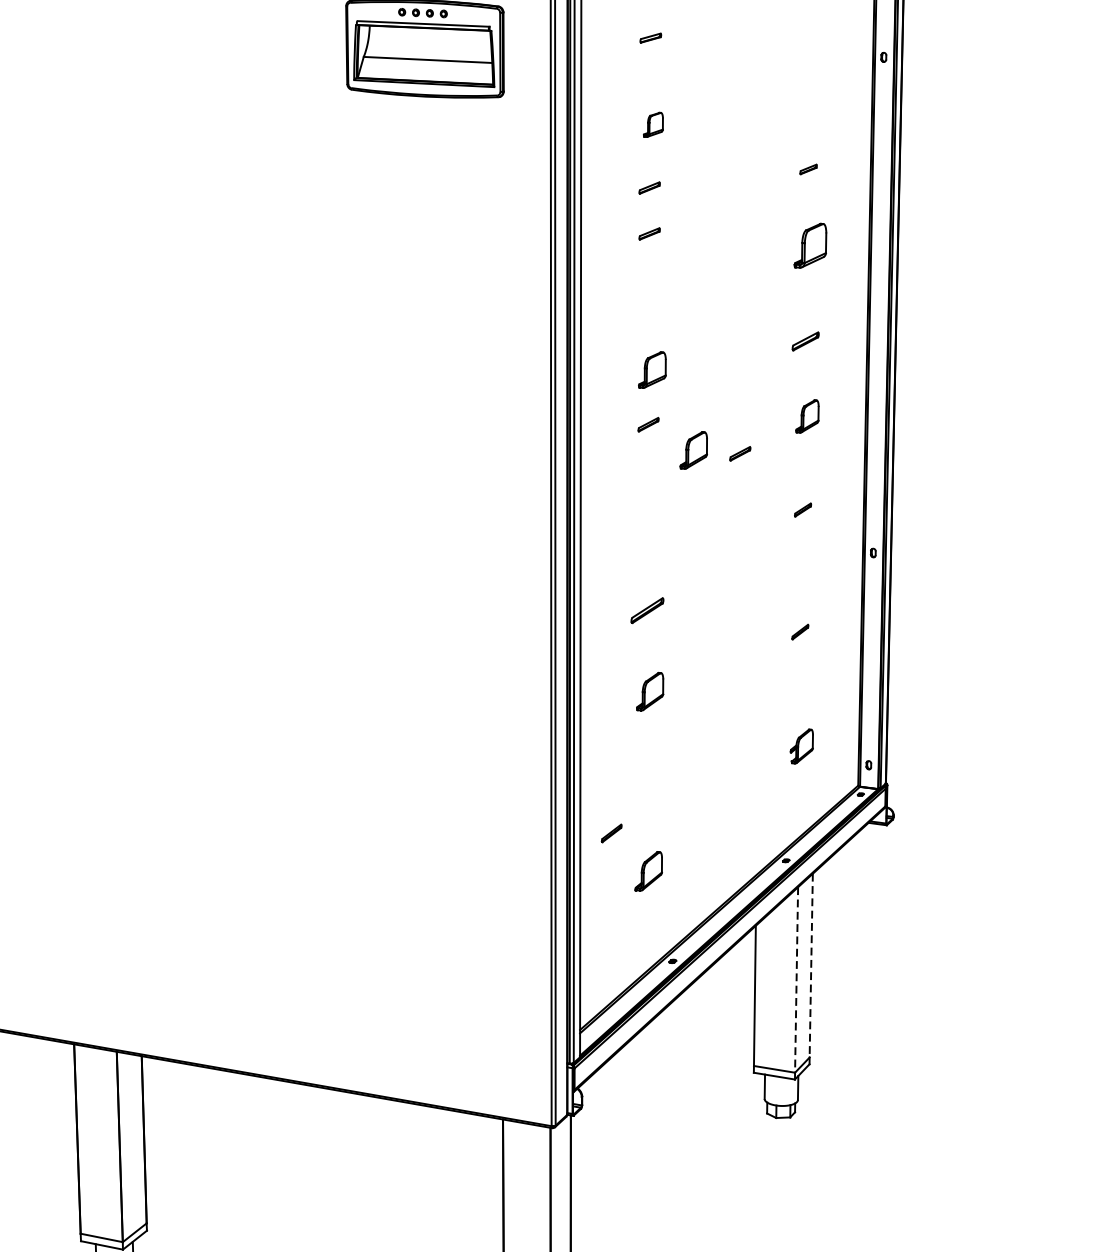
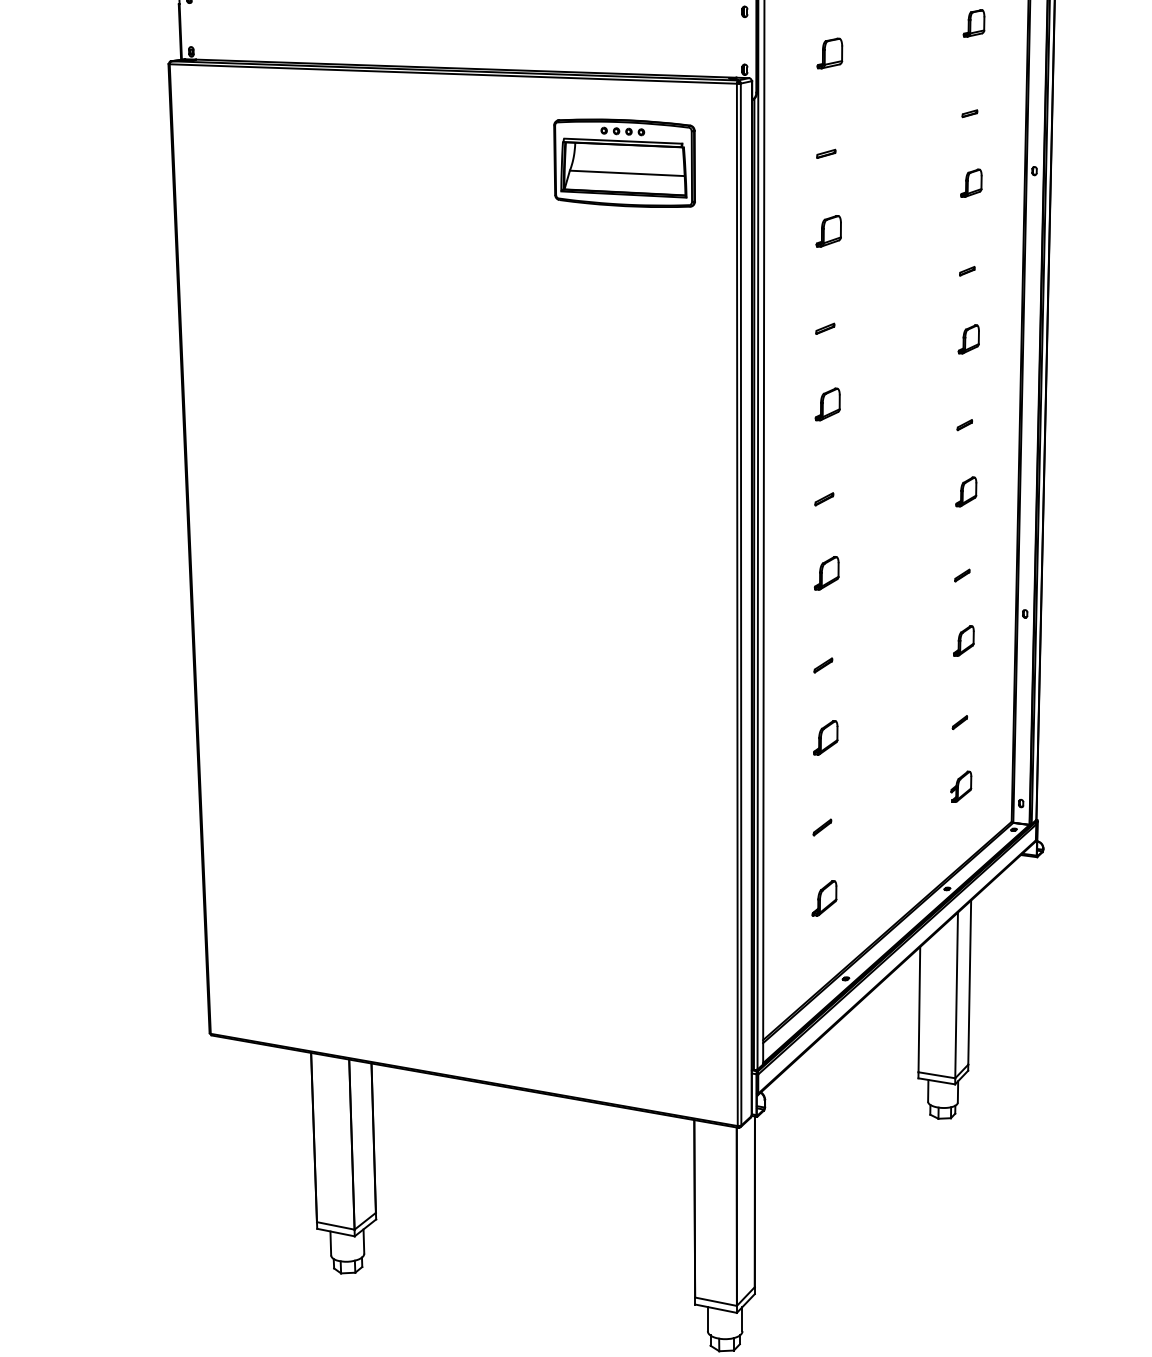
part: (813, 70) -> (971, 182), added
part: (653, 125) -> (828, 231), size x1.43
part: (649, 187) -> (825, 287), removed
part: (809, 245) -> (968, 339), size x0.71
part: (805, 342) -> (964, 425), size x0.62
part: (652, 370) -> (827, 404), moved
part: (693, 450) -> (826, 573), moved
part: (740, 454) -> (906, 525), removed
part: (804, 582) -> (963, 640), added
part: (647, 610) -> (823, 665), size x0.62
part: (799, 631) -> (959, 722), moved
part: (611, 833) -> (822, 827), moved
line: (811, 966) -> (969, 983), dashed -> solid
line: (796, 980) -> (956, 995), dashed -> solid

